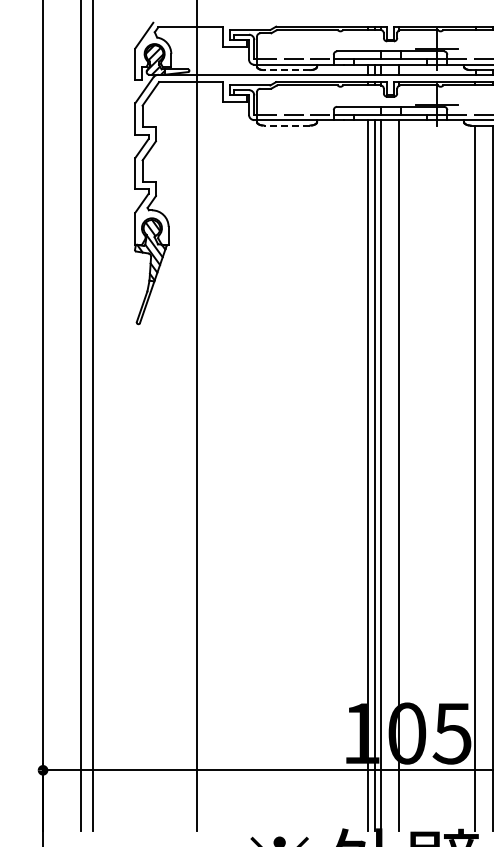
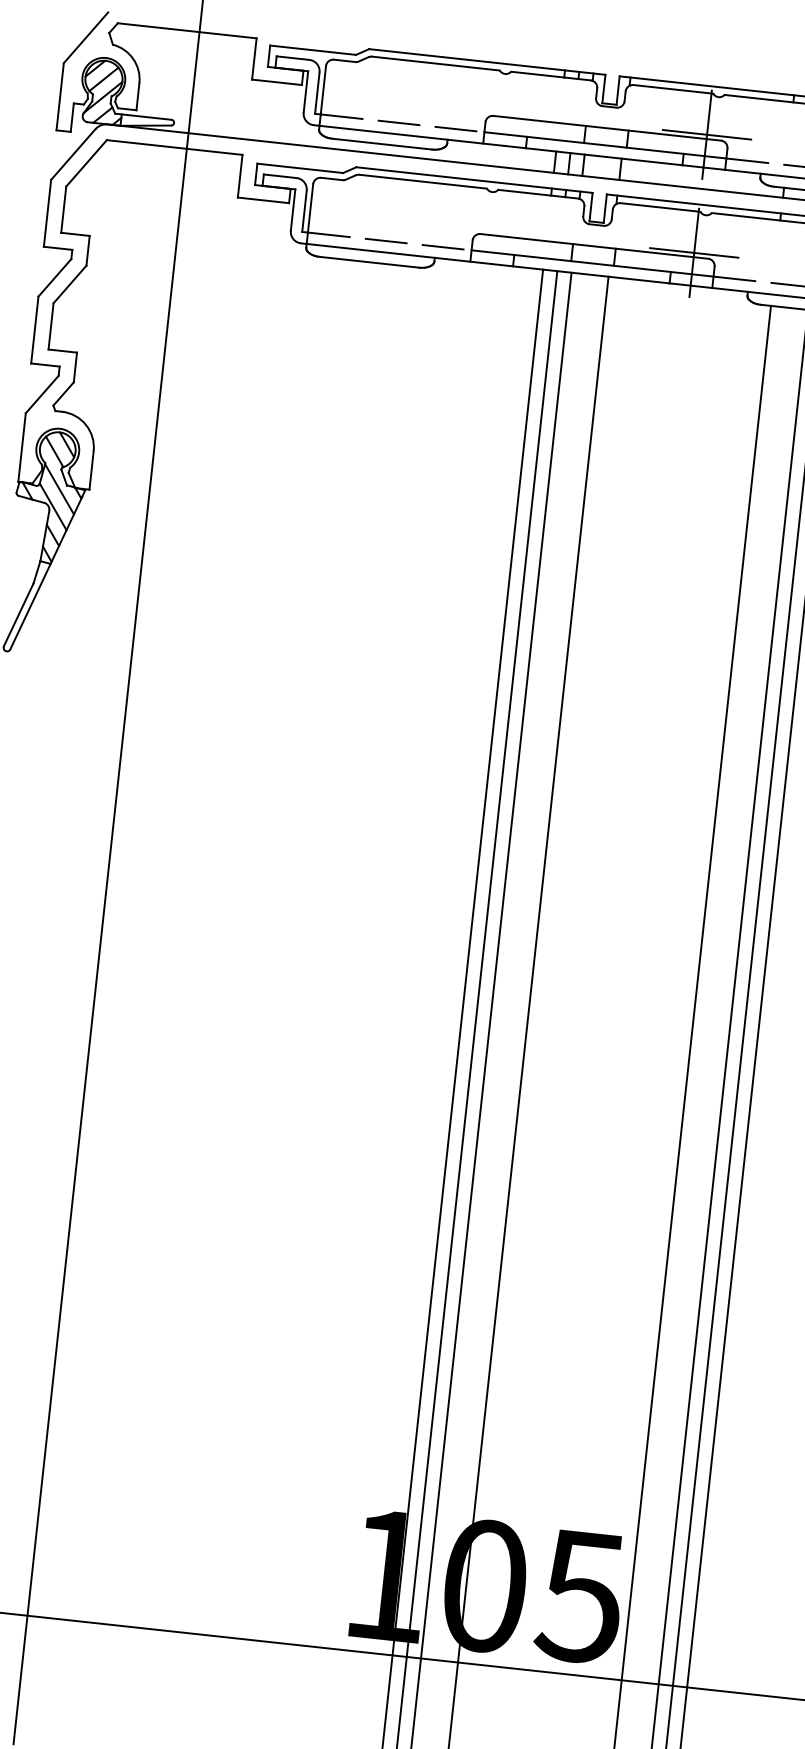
line: (286, 70) -> (381, 144), dashed -> solid
line: (286, 125) -> (368, 262), dashed -> solid

